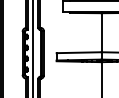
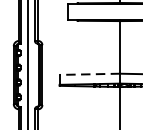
line: (78, 52) -> (89, 74), solid -> dashed

